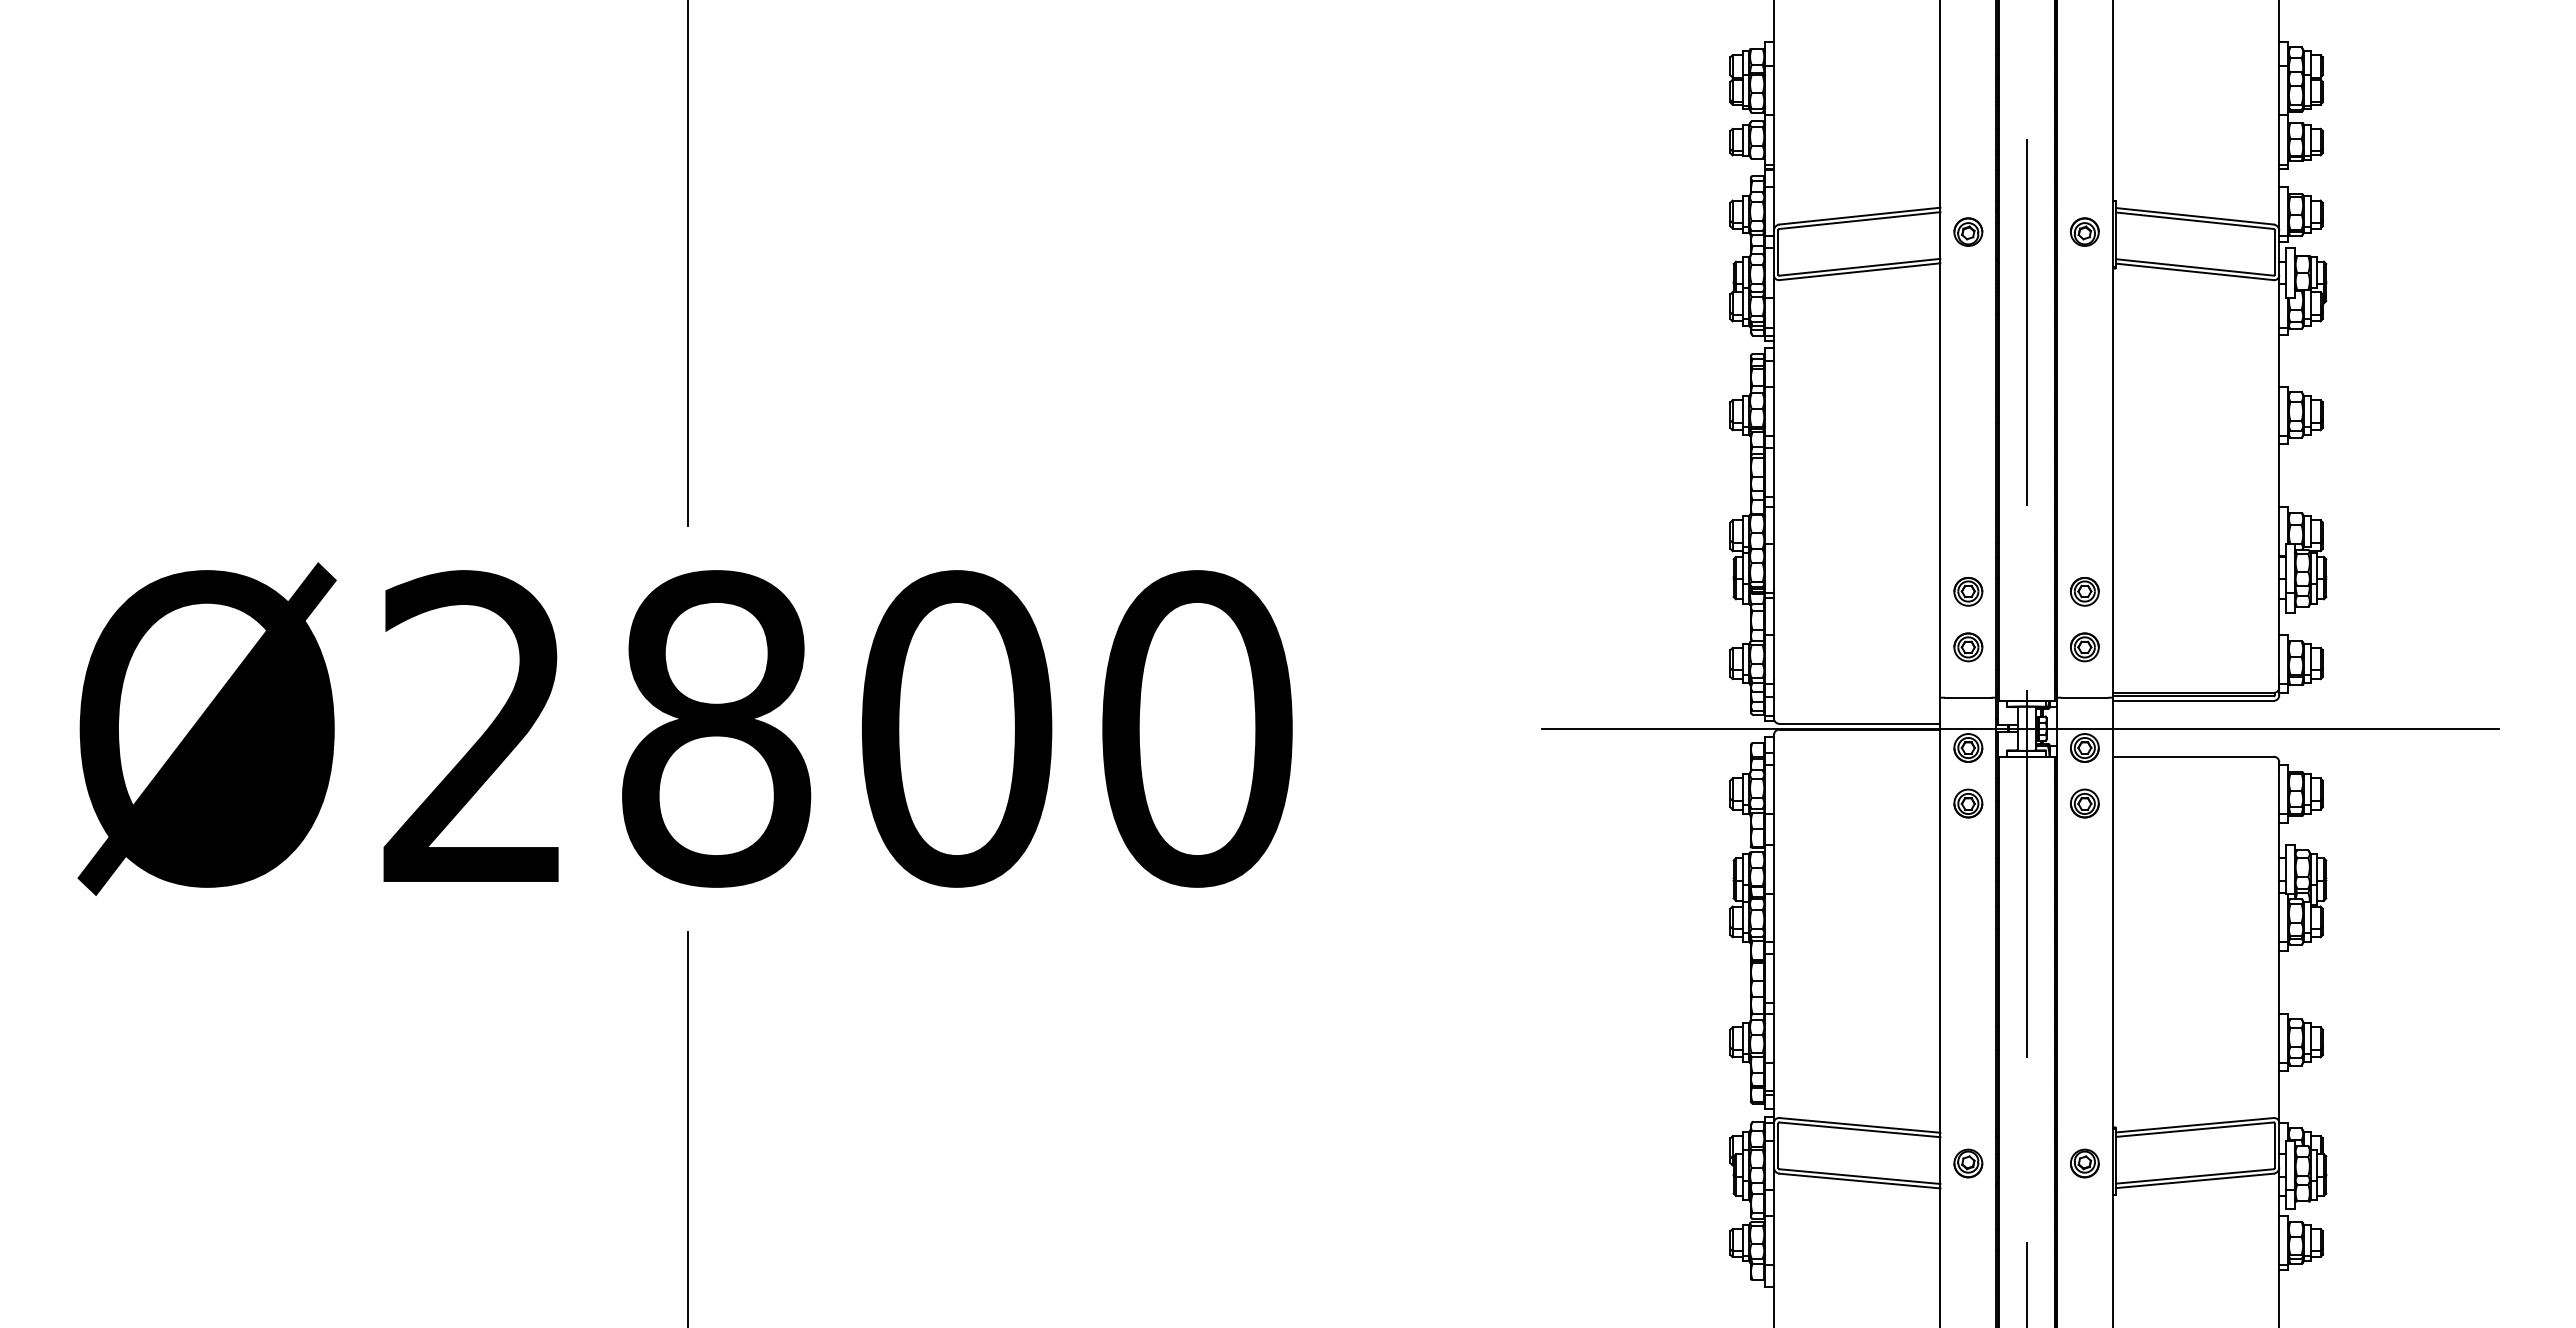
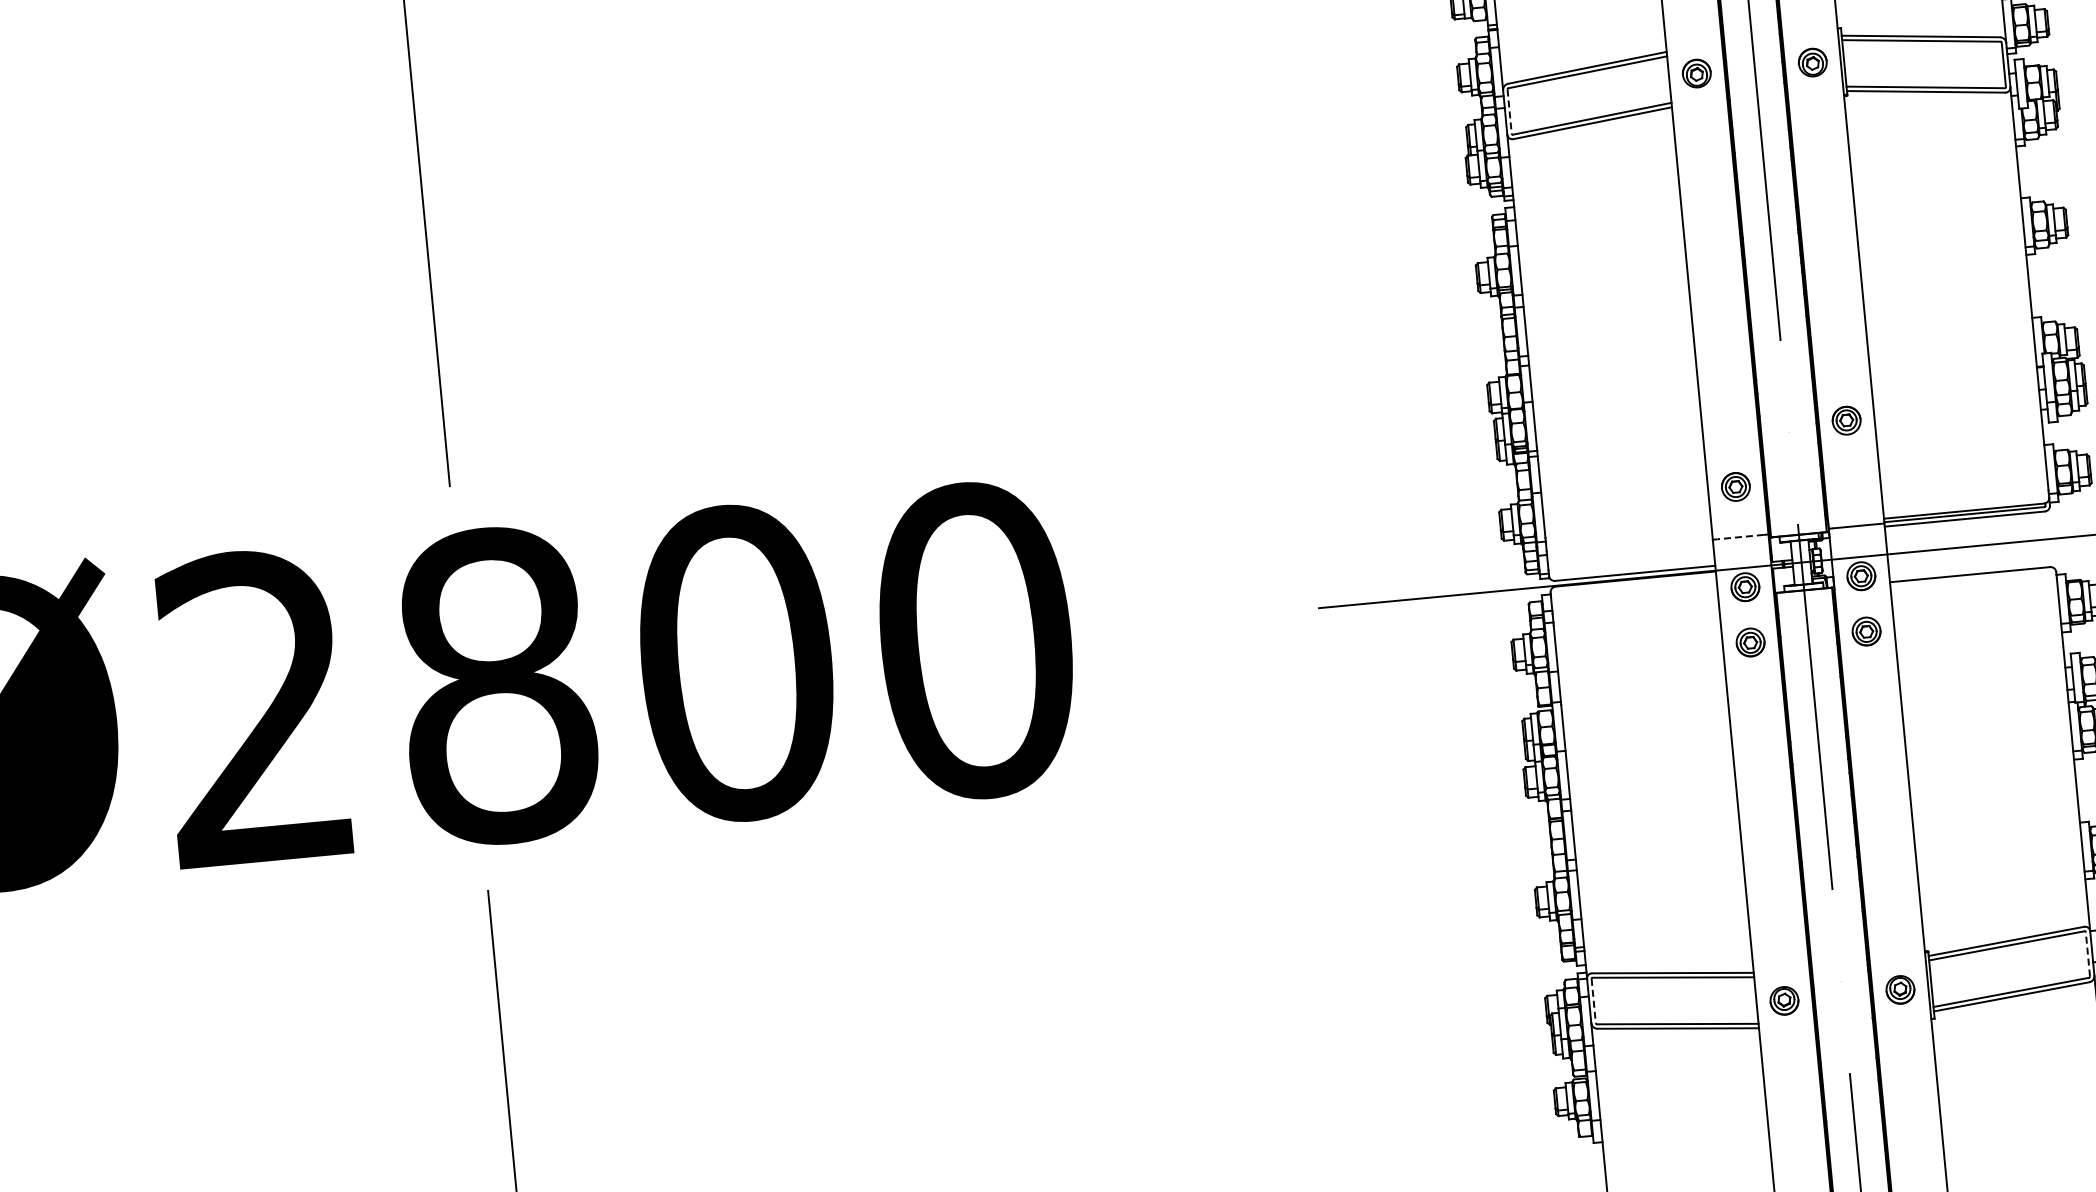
line: (1778, 252) -> (1509, 111), solid -> dashed
part: (1968, 591) -> (1730, 431), removed
part: (2084, 647) -> (1851, 476), removed
line: (1967, 697) -> (1739, 536), solid -> dashed
line: (2274, 1145) -> (2087, 954), solid -> dashed
line: (1778, 1146) -> (1593, 1001), solid -> dashed

